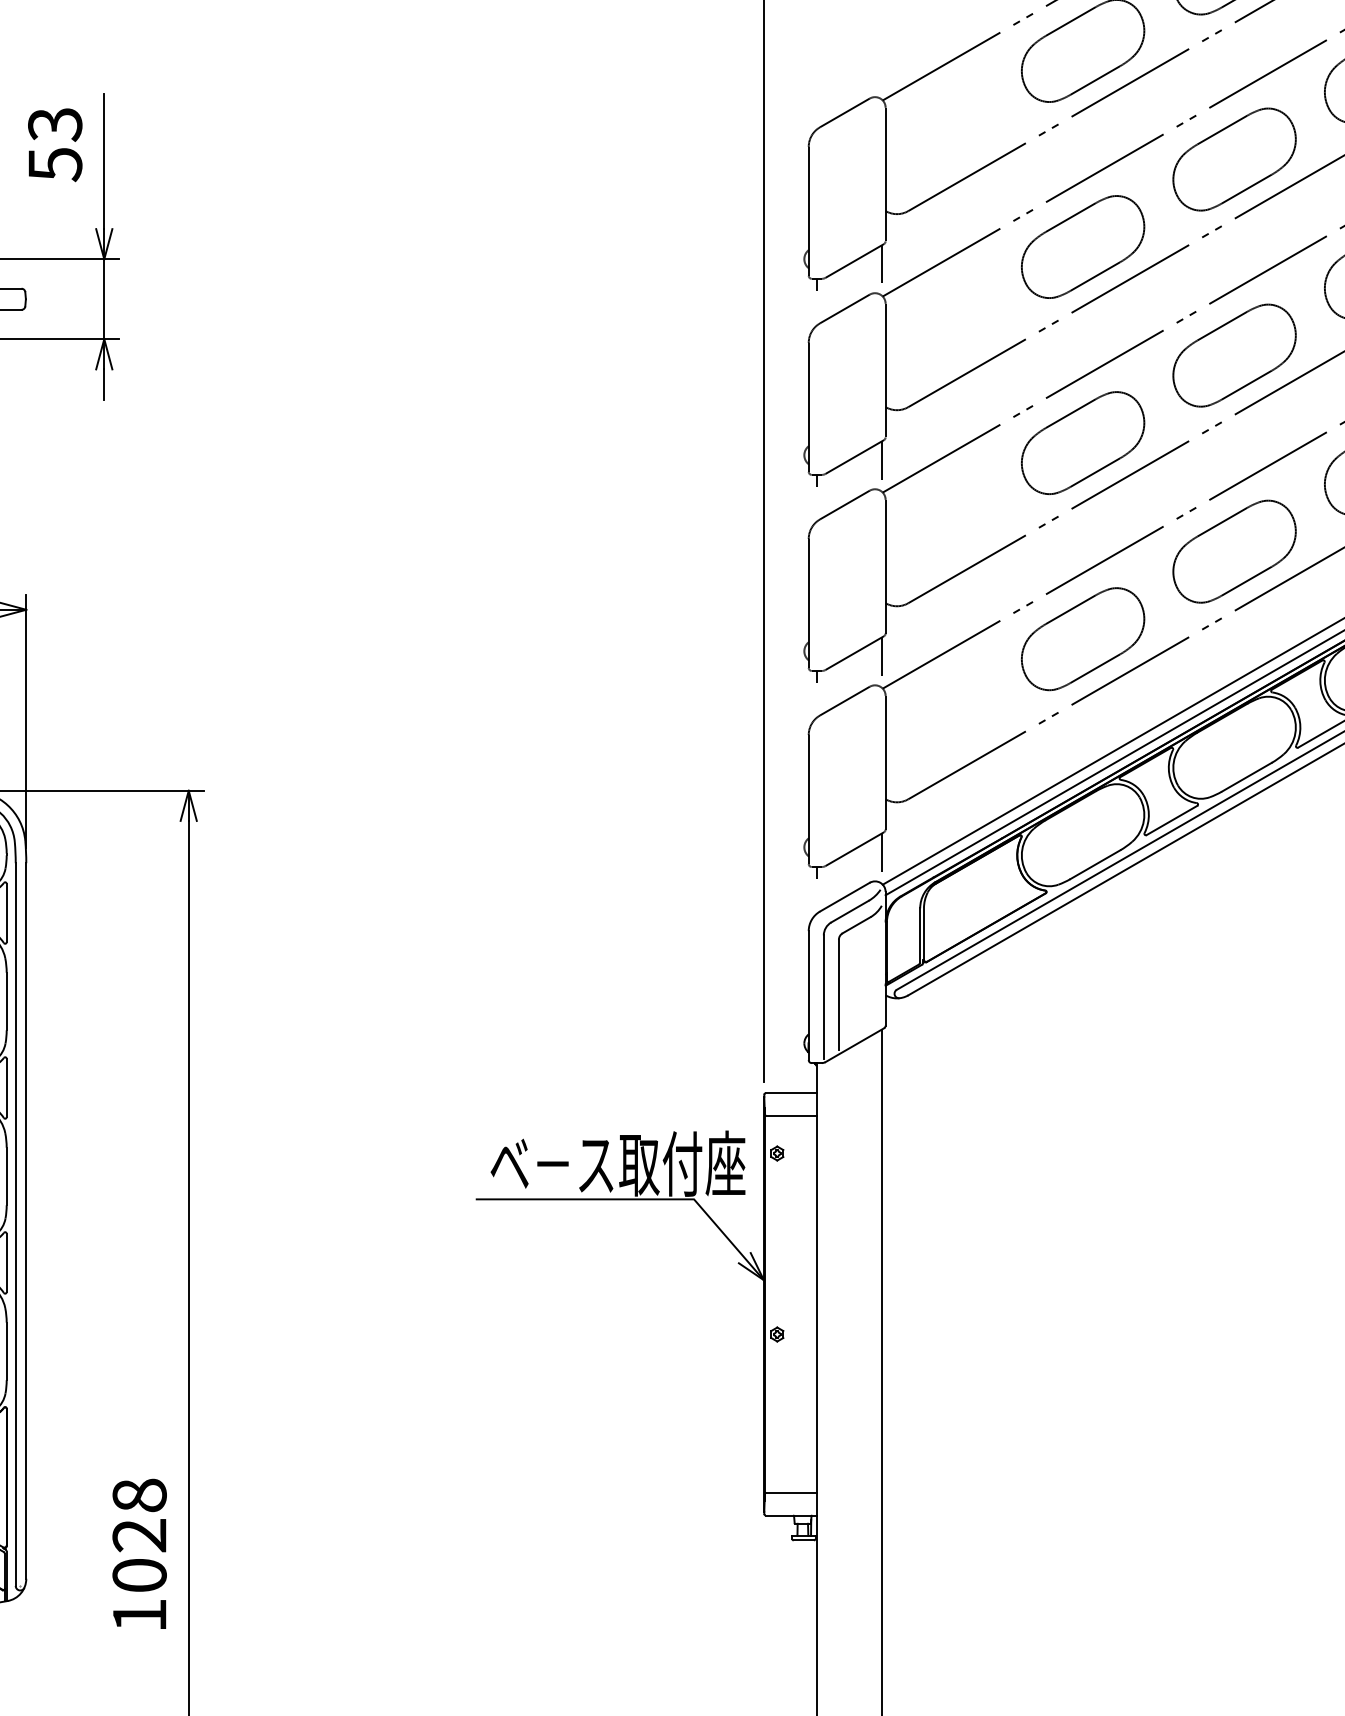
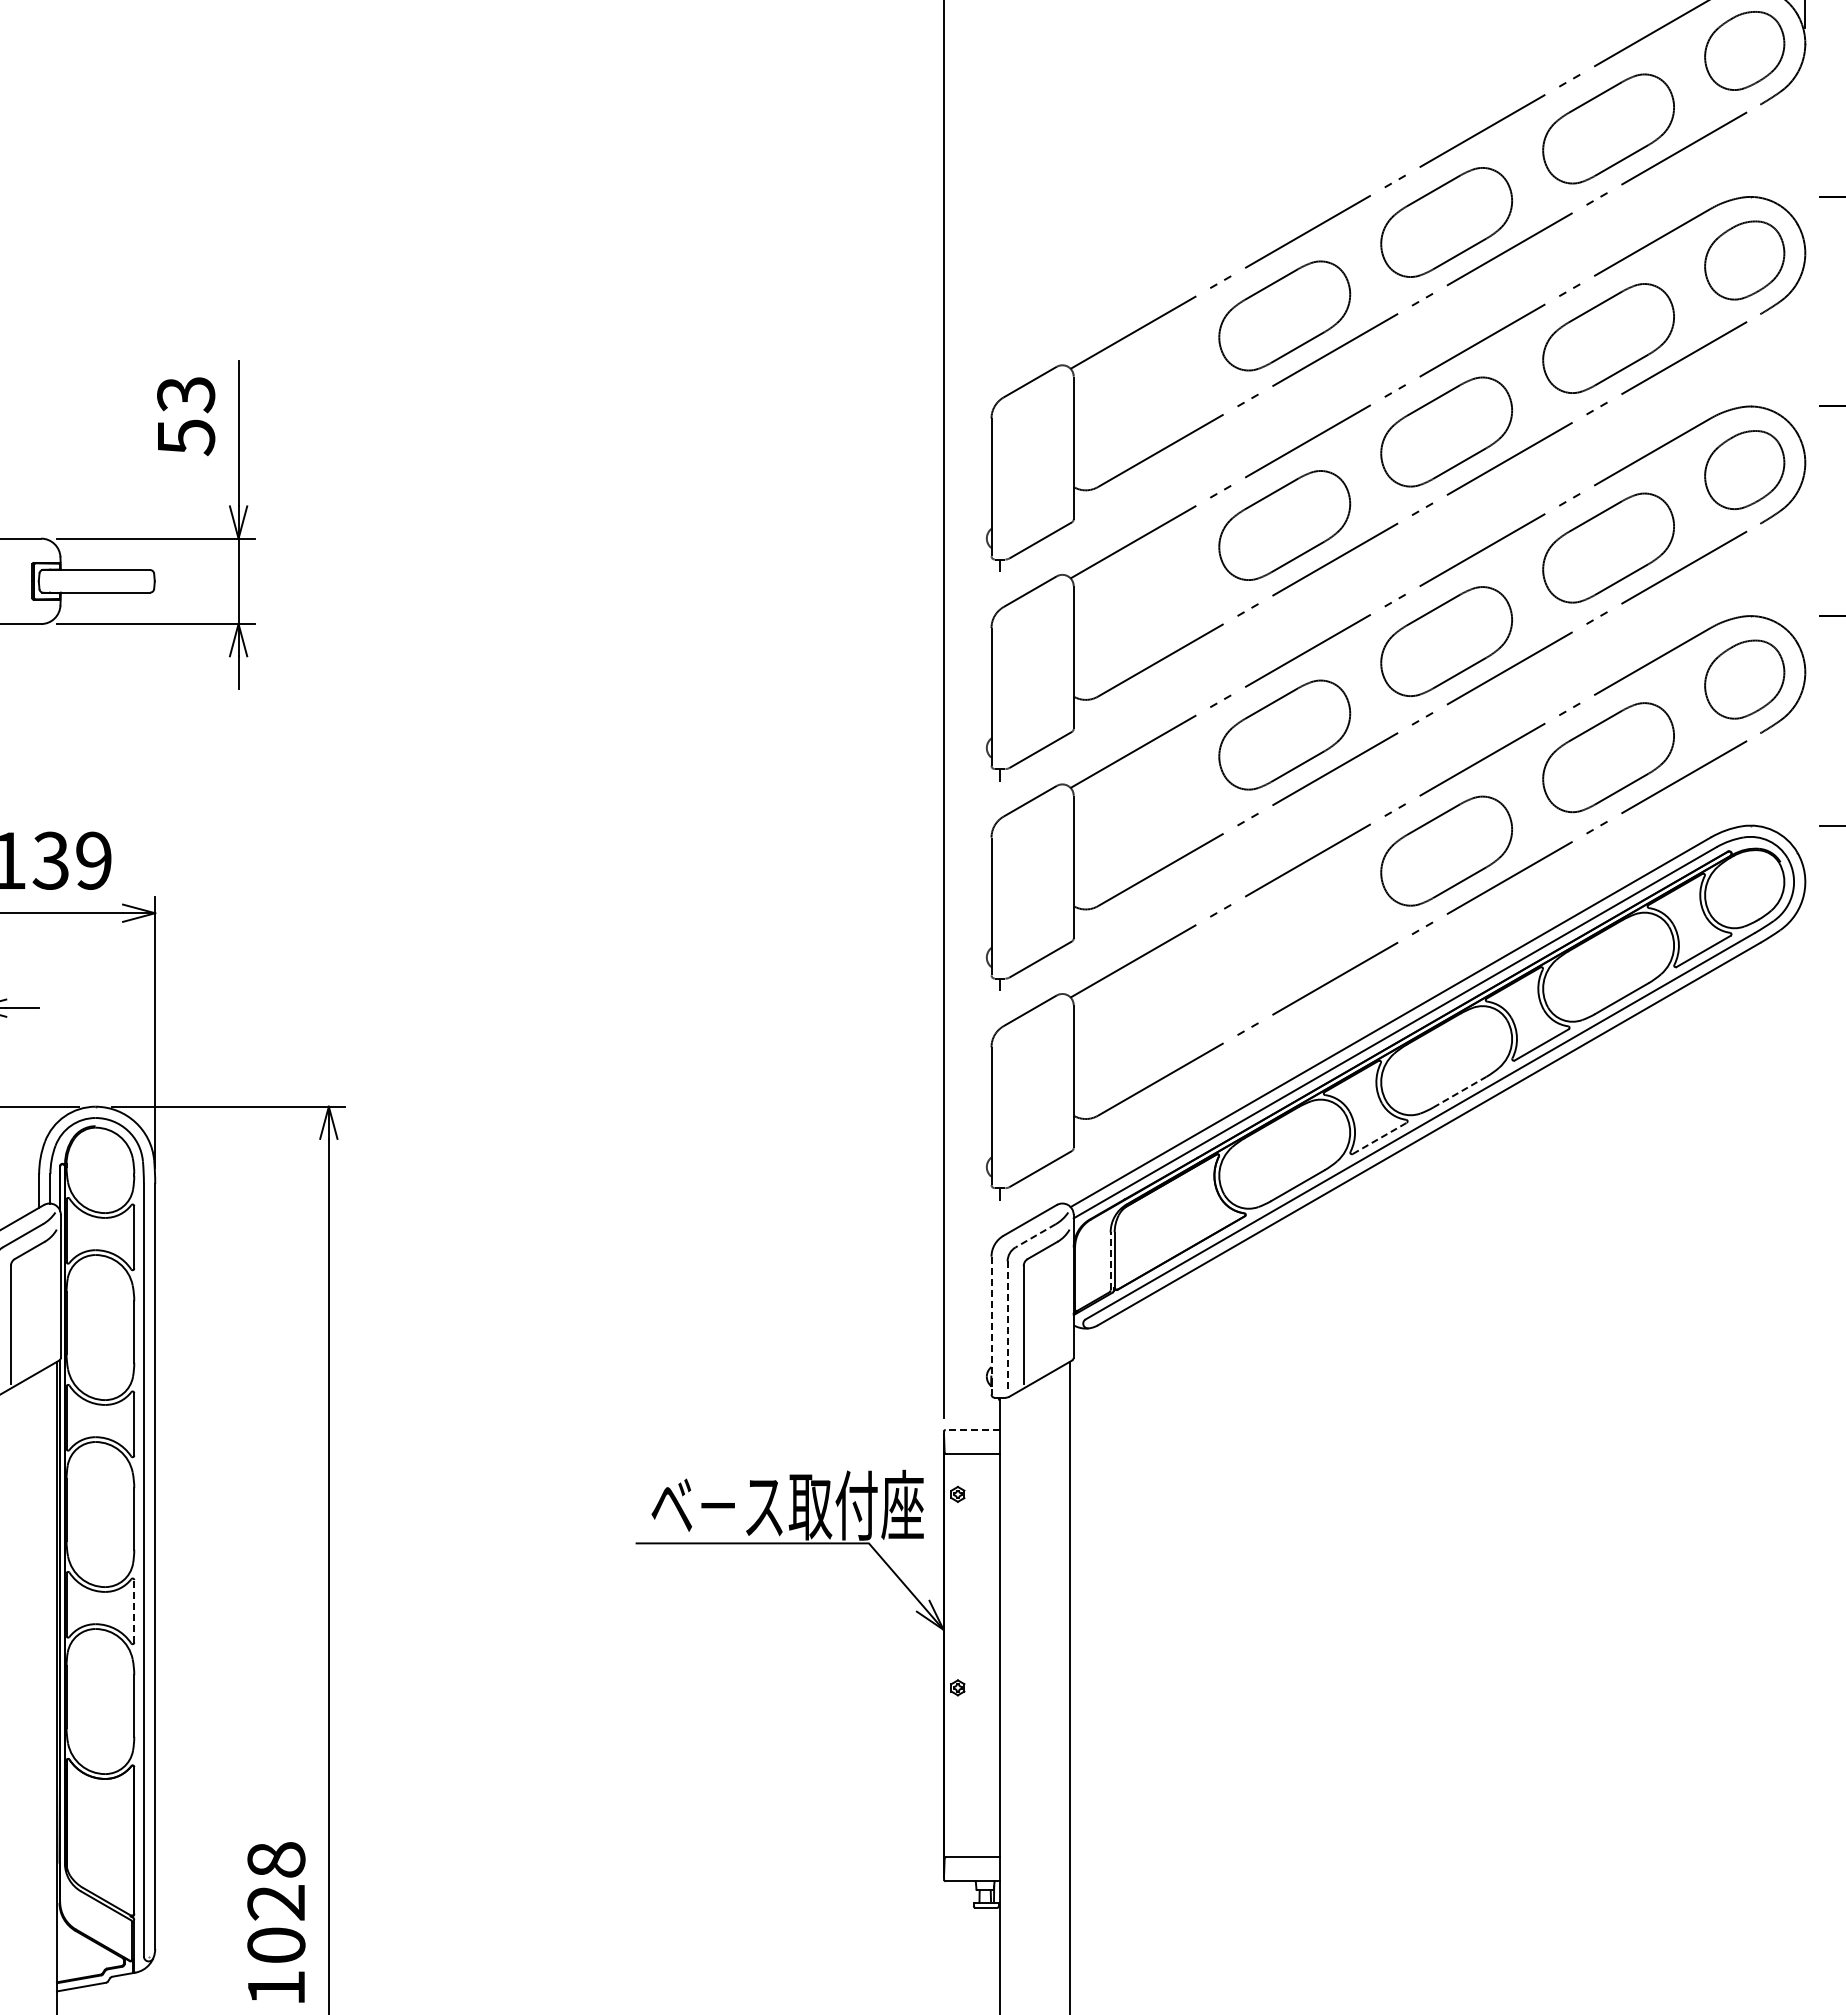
line: (881, 263) -> (1069, 543), removed
line: (881, 460) -> (1069, 753), removed
part: (1082, 639) -> (1284, 944), removed
line: (881, 655) -> (1069, 962), removed
line: (1246, 777) -> (1459, 1092), solid -> dashed
line: (1172, 820) -> (1380, 1138), solid -> dashed
line: (881, 852) -> (1069, 1172), removed
line: (849, 912) -> (1035, 1236), solid -> dashed
line: (920, 935) -> (1110, 1261), solid -> dashed
line: (808, 995) -> (991, 1325), solid -> dashed
line: (823, 997) -> (1007, 1327), solid -> dashed
line: (790, 1092) -> (972, 1429), solid -> dashed
line: (6, 1262) -> (134, 1610), solid -> dashed

